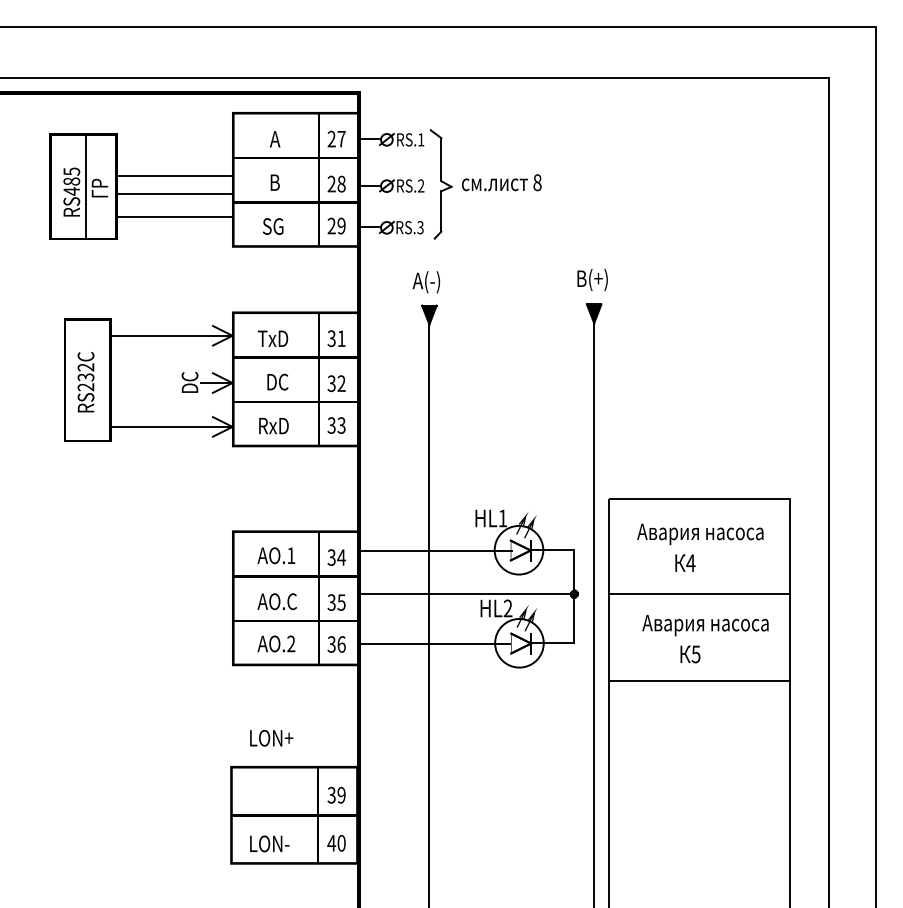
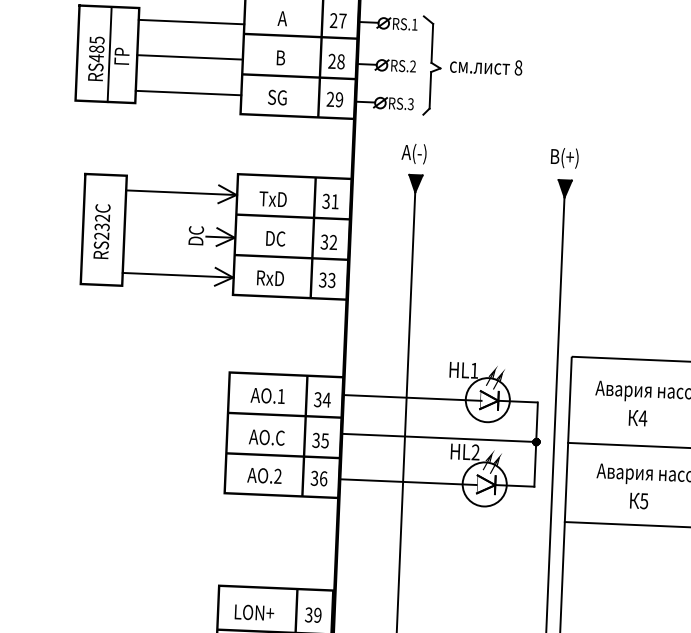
line: (174, 176) -> (191, 22), moved
line: (174, 193) -> (188, 92), moved
line: (174, 217) -> (189, 57), moved
text: (271, 737) -> (254, 612), moved

